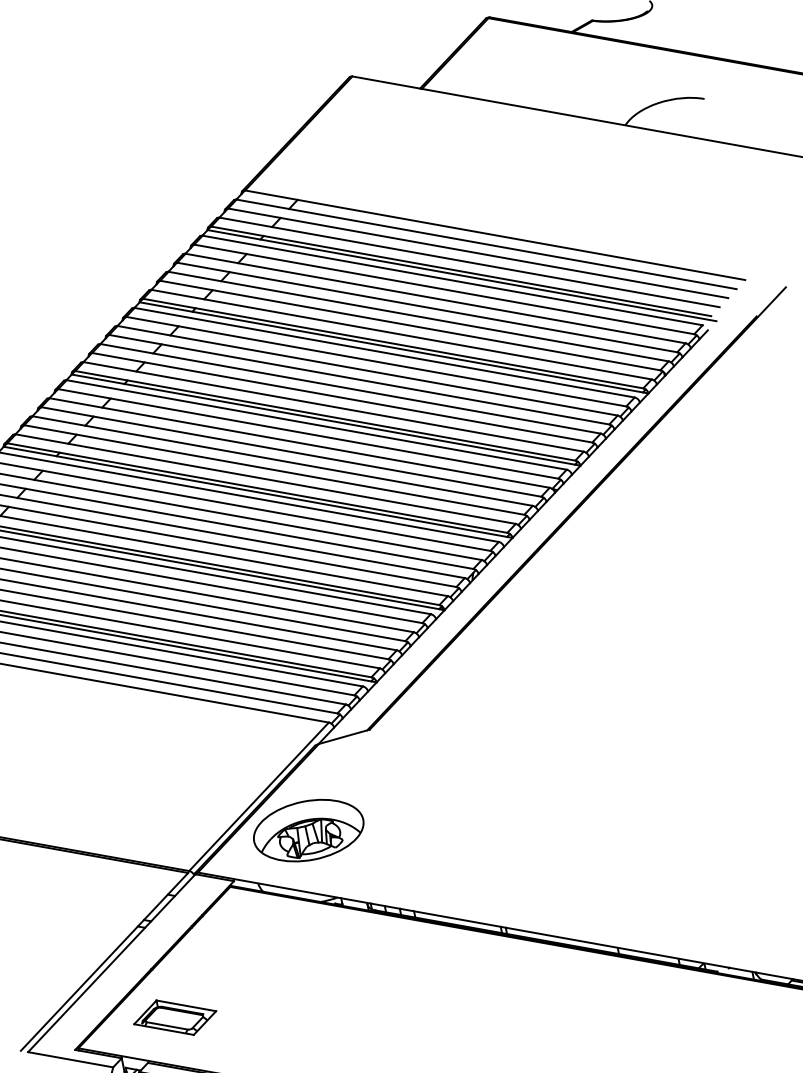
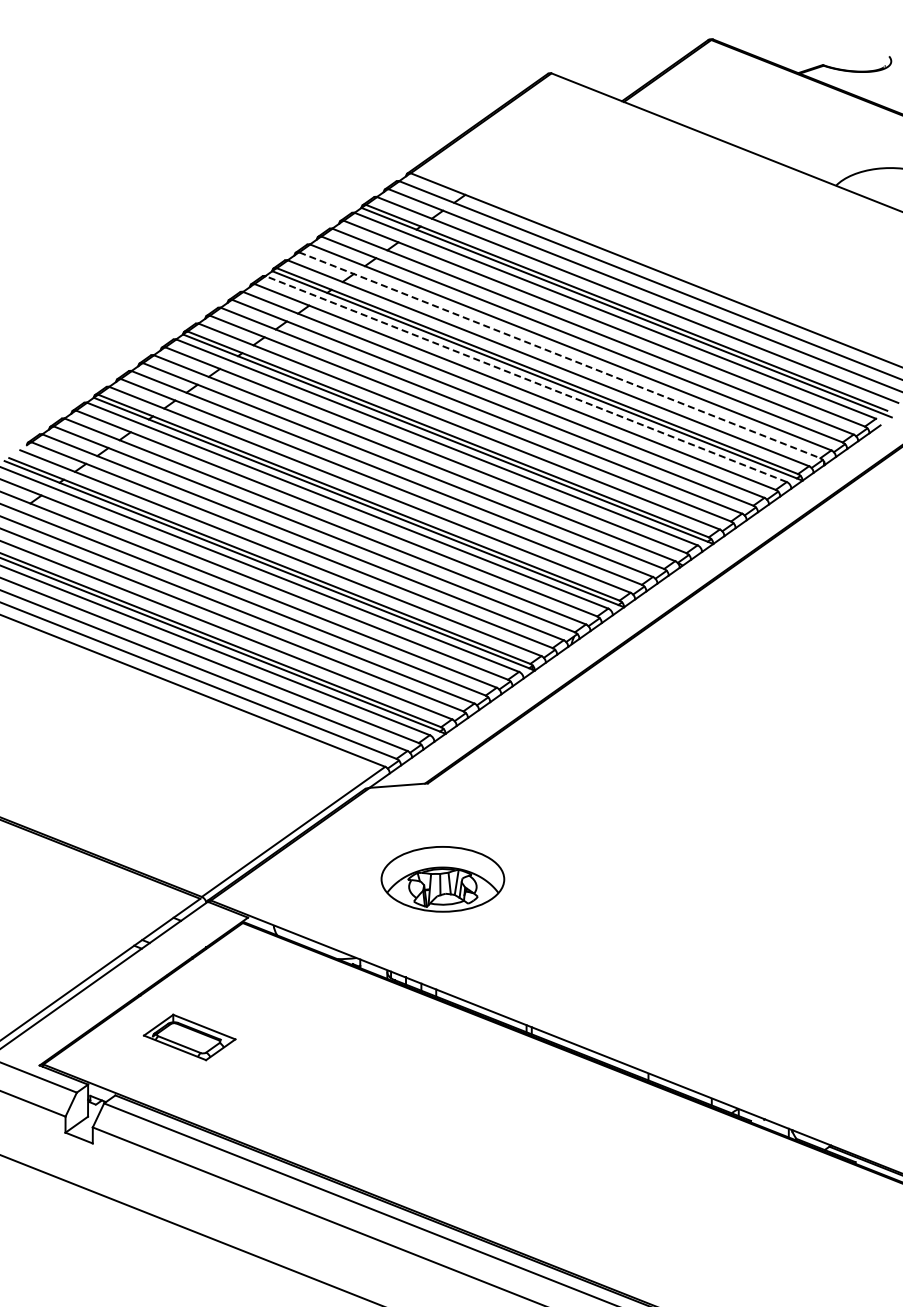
line: (410, 325) -> (560, 355), solid -> dashed
line: (383, 352) -> (525, 378), solid -> dashed
part: (308, 830) -> (442, 879), moved
part: (175, 1017) -> (189, 1037), moved

